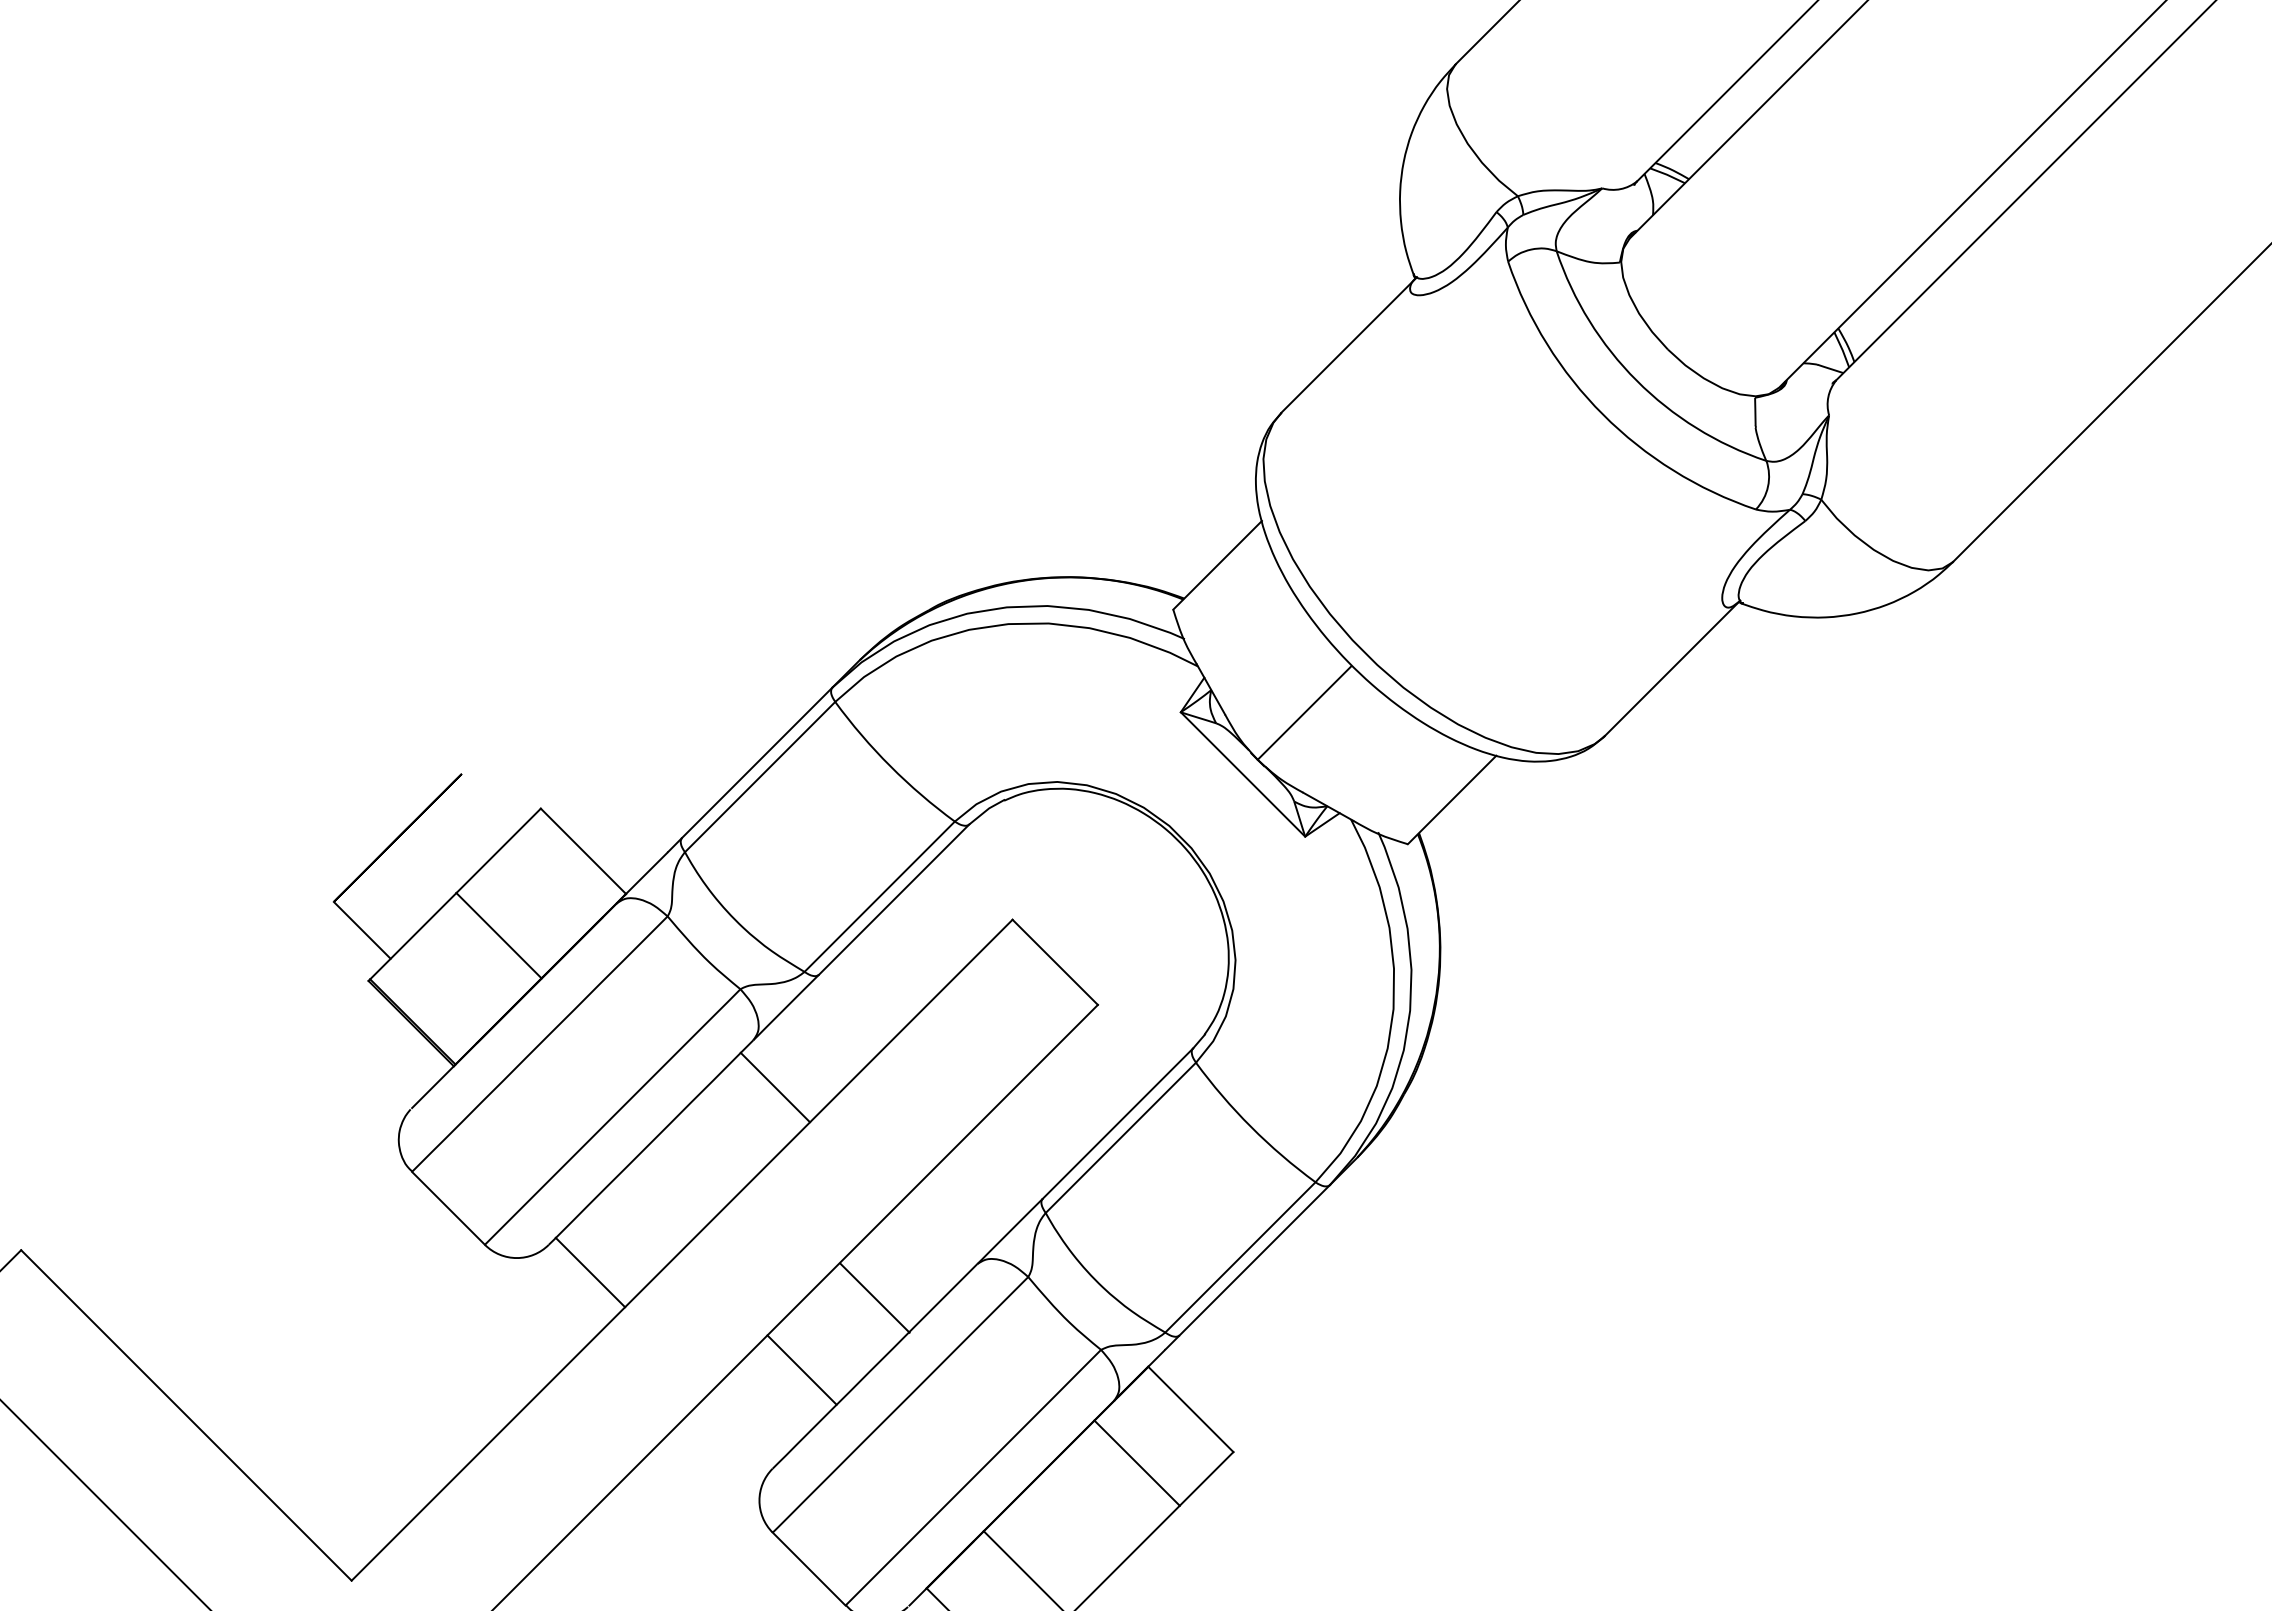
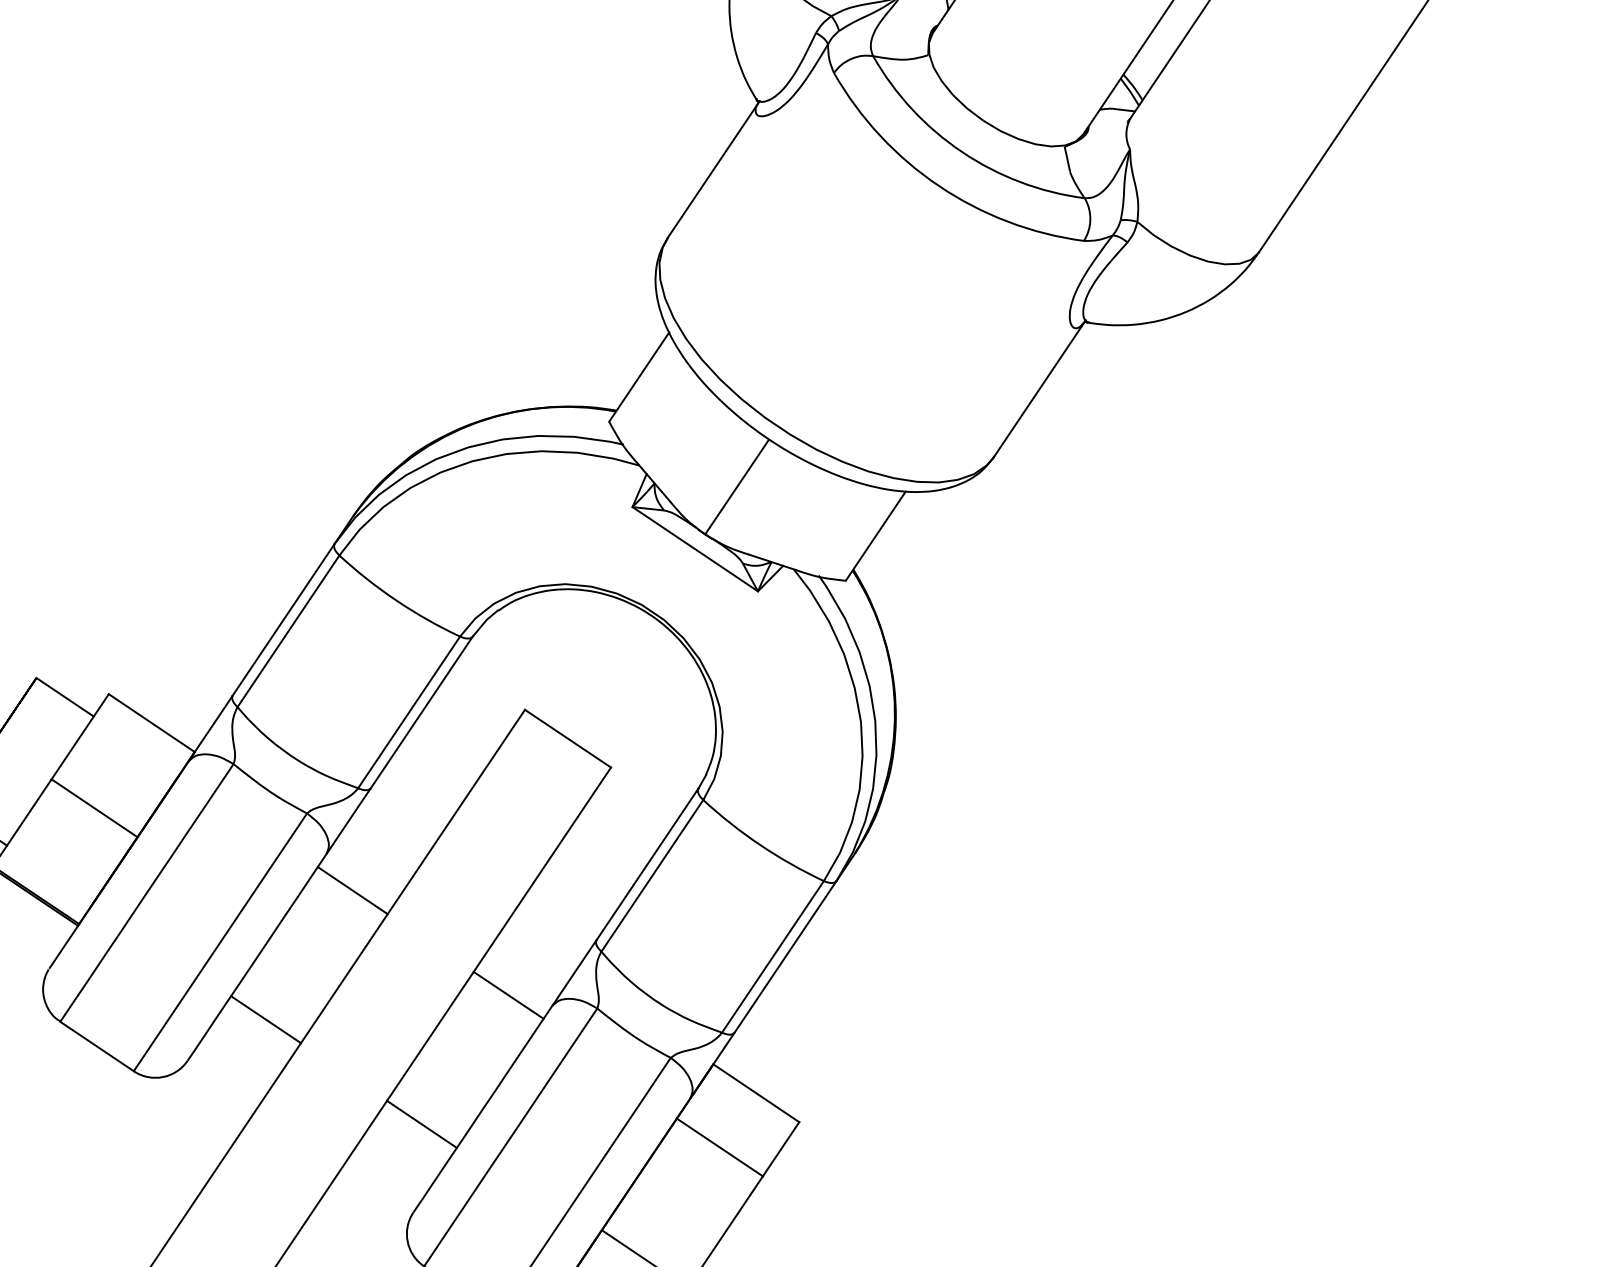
line: (489, 801) -> (64, 696), added
line: (590, 1272) -> (266, 1019), moved
line: (874, 1297) -> (508, 994), moved

